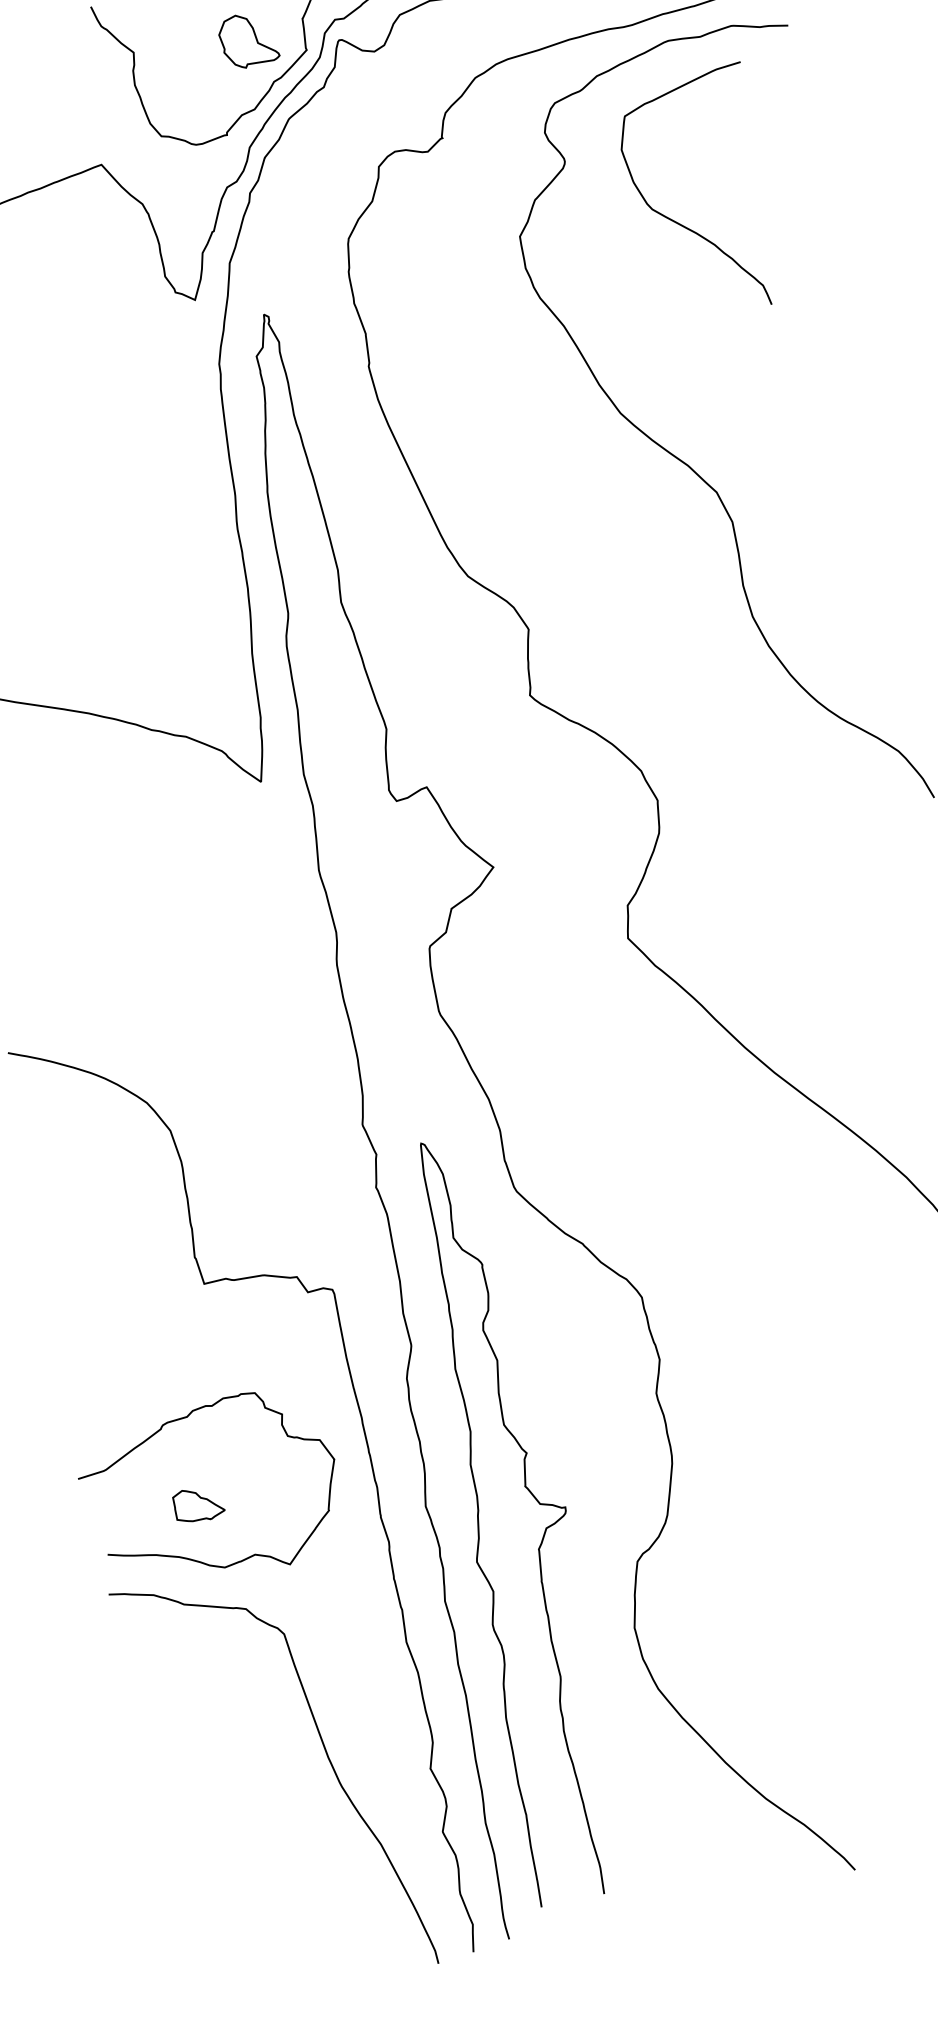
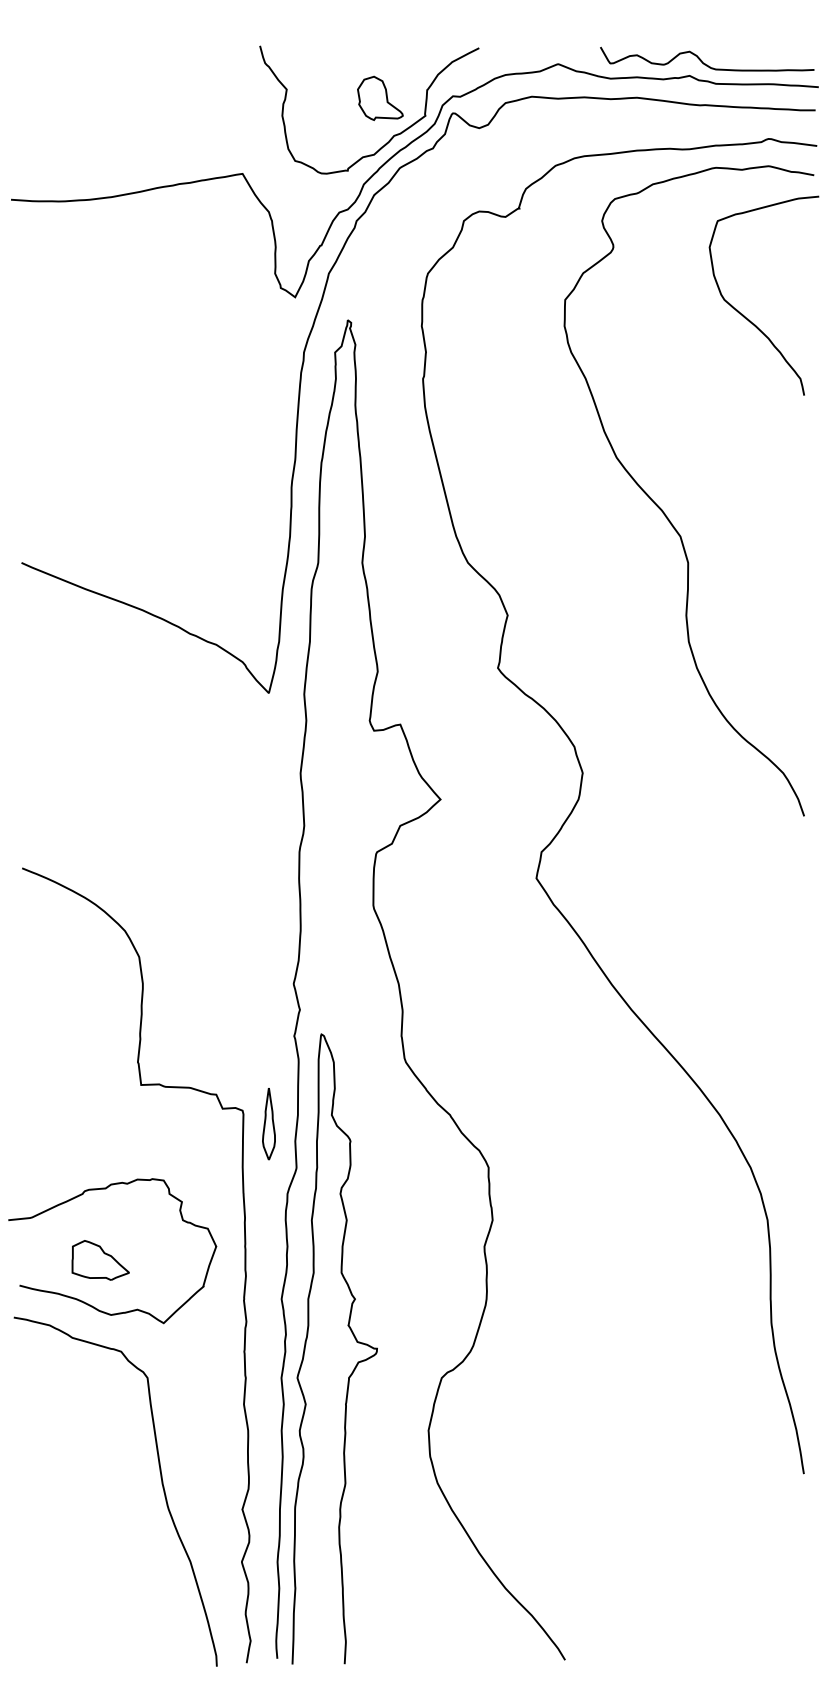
curve: (685, 225) -> (748, 318), moved
part: (366, 1299) -> (268, 1124), added
curve: (535, 1500) -> (354, 1338), moved
part: (198, 1504) -> (100, 1260), size x1.43

